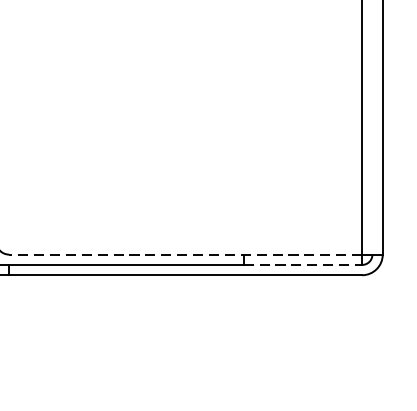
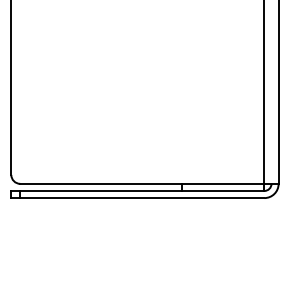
line: (184, 254) -> (141, 183), dashed -> solid
line: (303, 264) -> (223, 190), dashed -> solid

